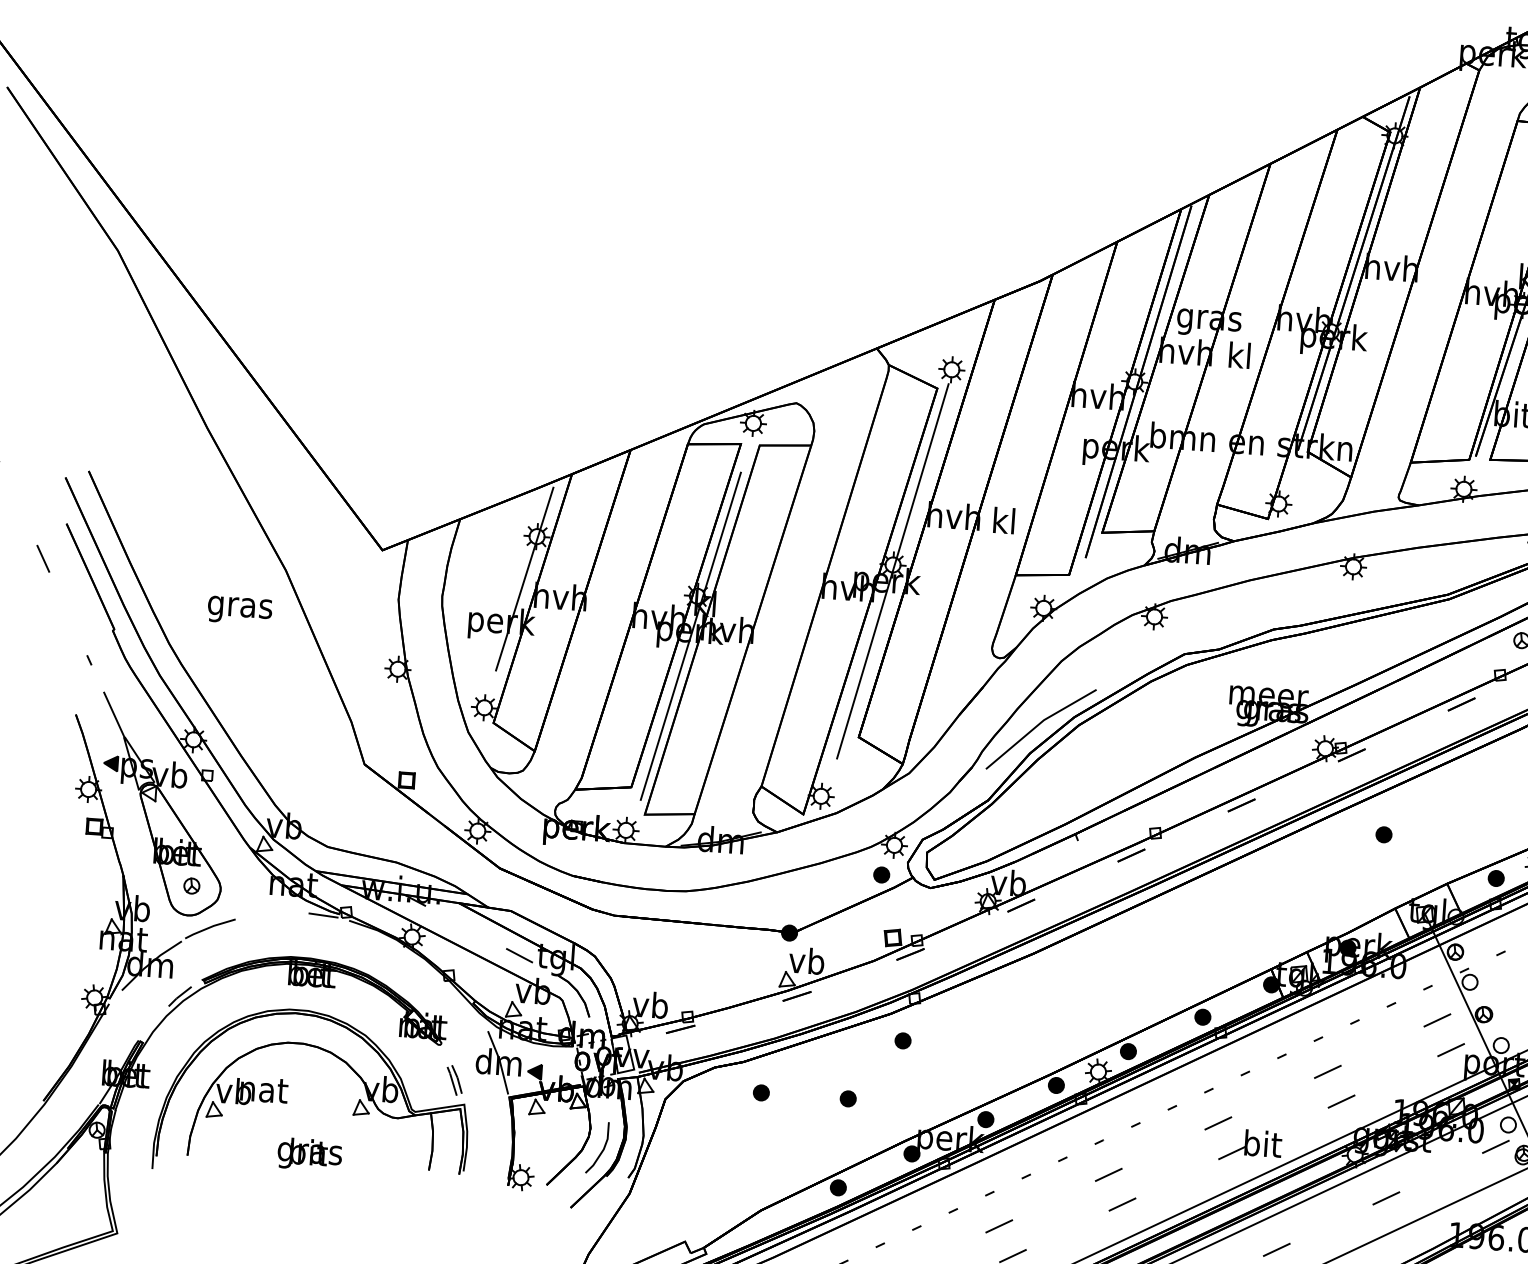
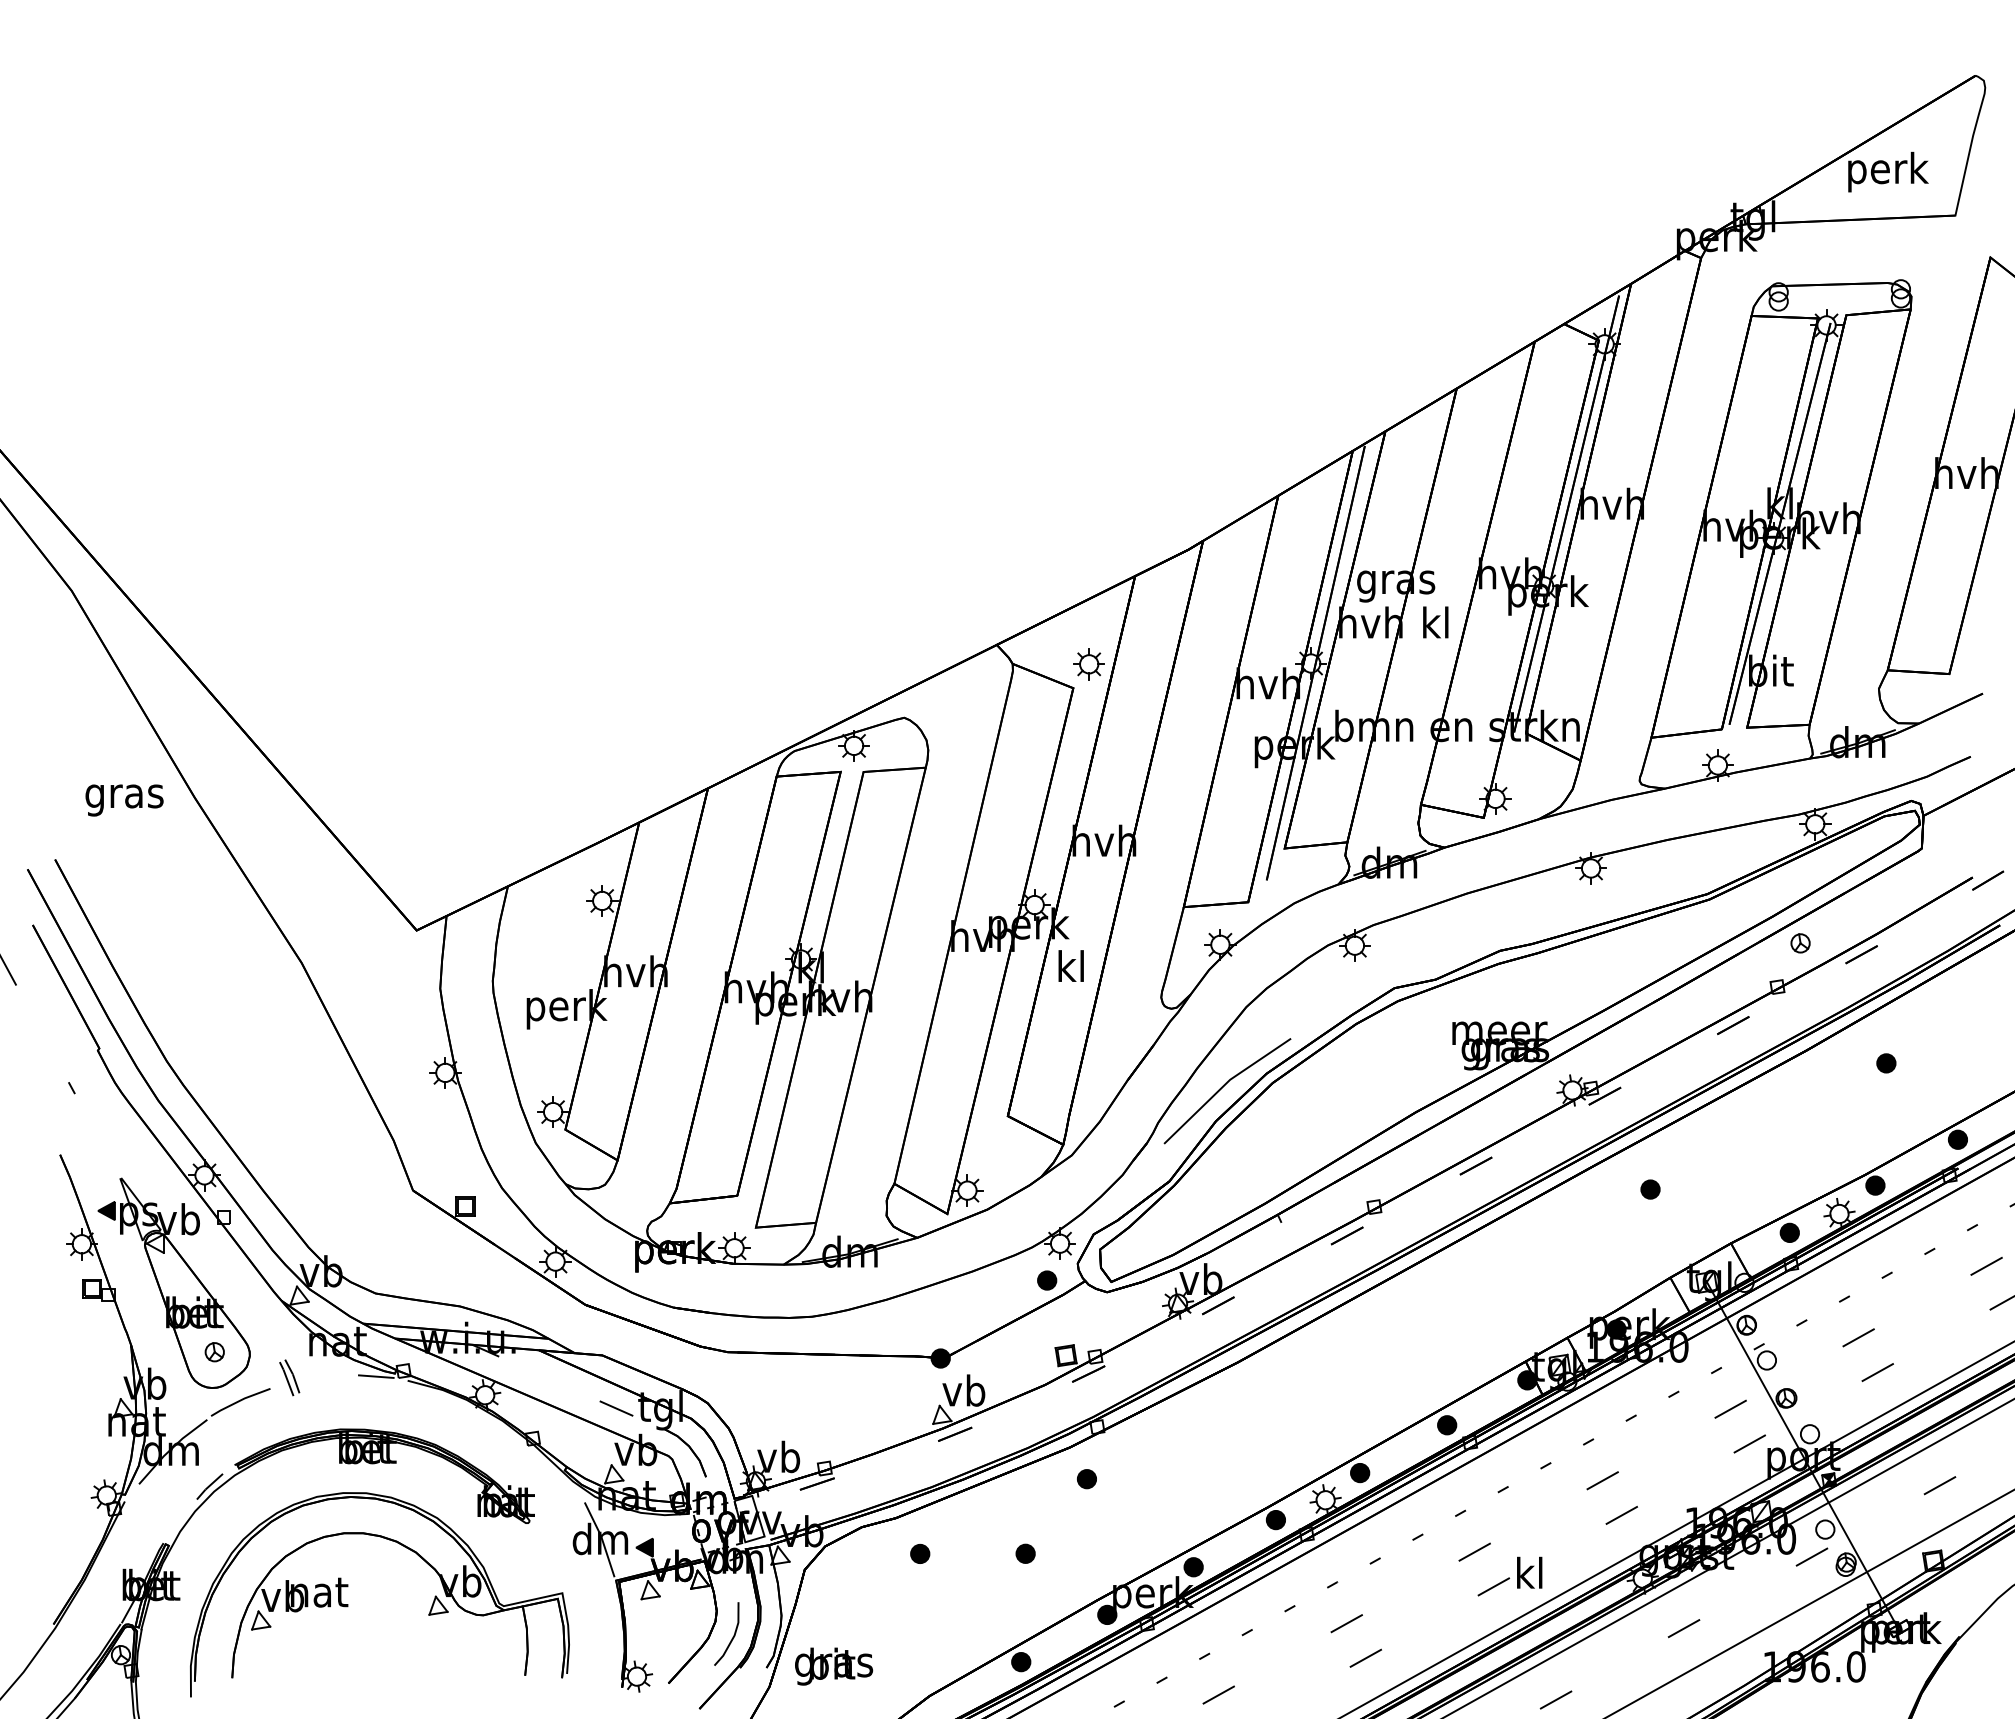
text: (1003, 520) -> (1070, 965), moved
line: (892, 571) -> (1034, 912), removed
line: (524, 579) -> (590, 953), removed
text: (239, 610) -> (124, 800), moved
line: (690, 636) -> (796, 1008), removed
line: (114, 715) -> (106, 1152), removed
part: (454, 1080) -> (289, 1377), moved
text: (1263, 1143) -> (1530, 1572), bit -> kl
text: (310, 1154) -> (834, 1666), moved

